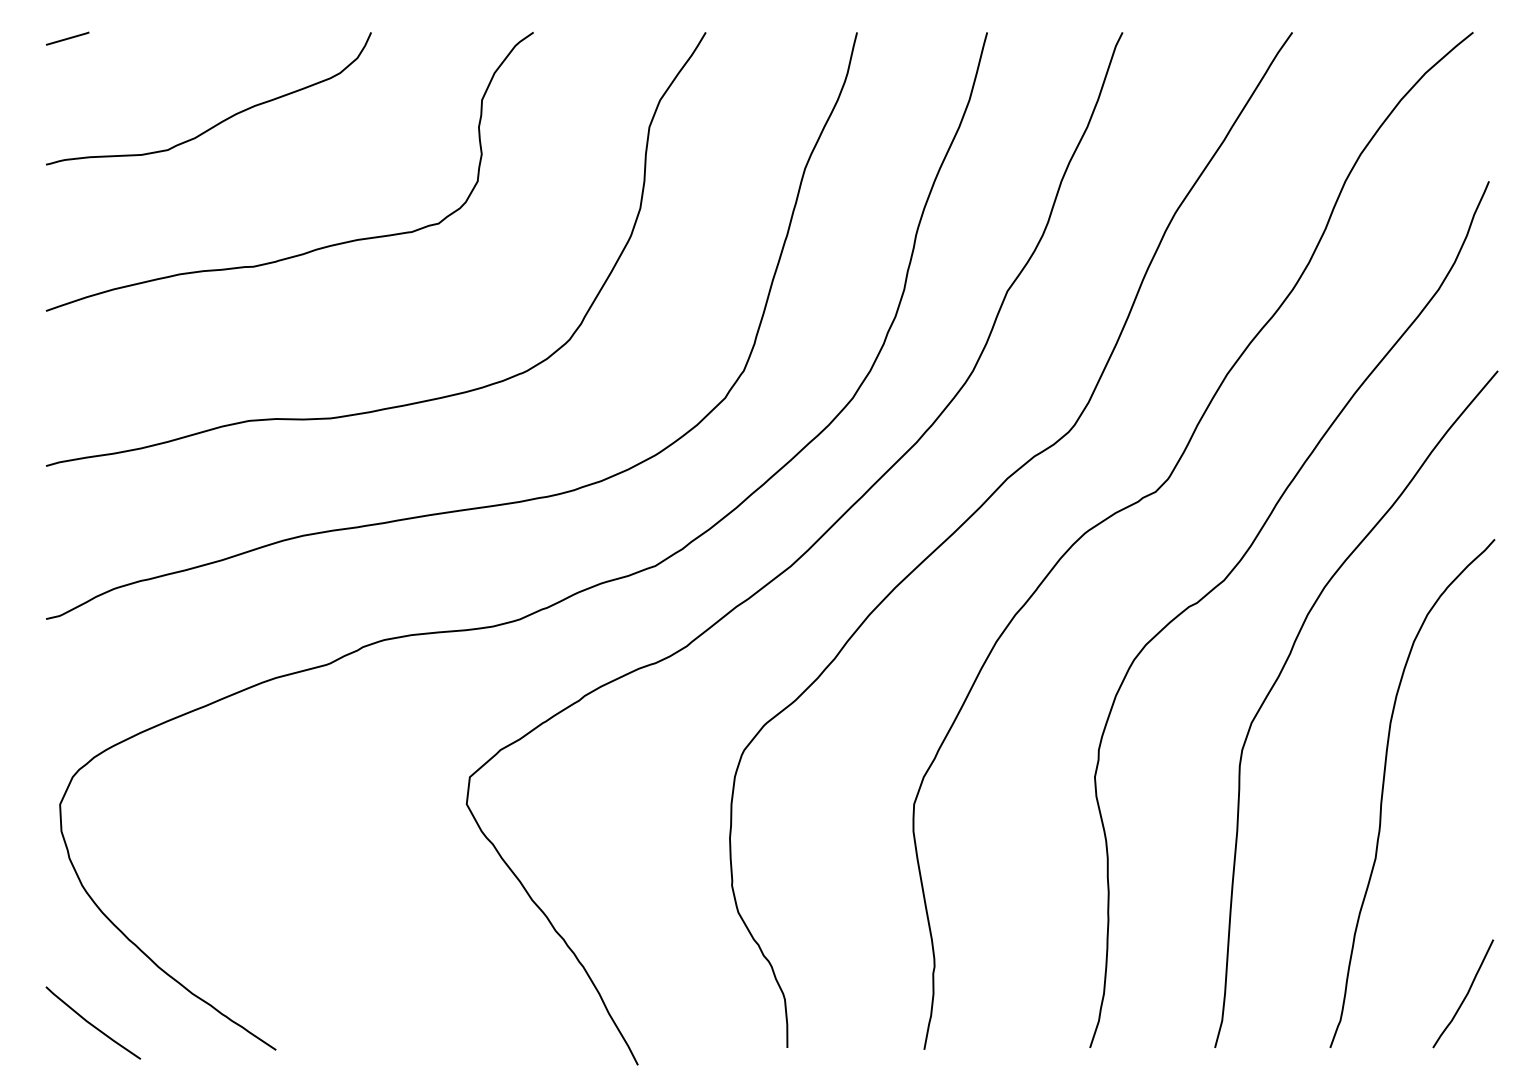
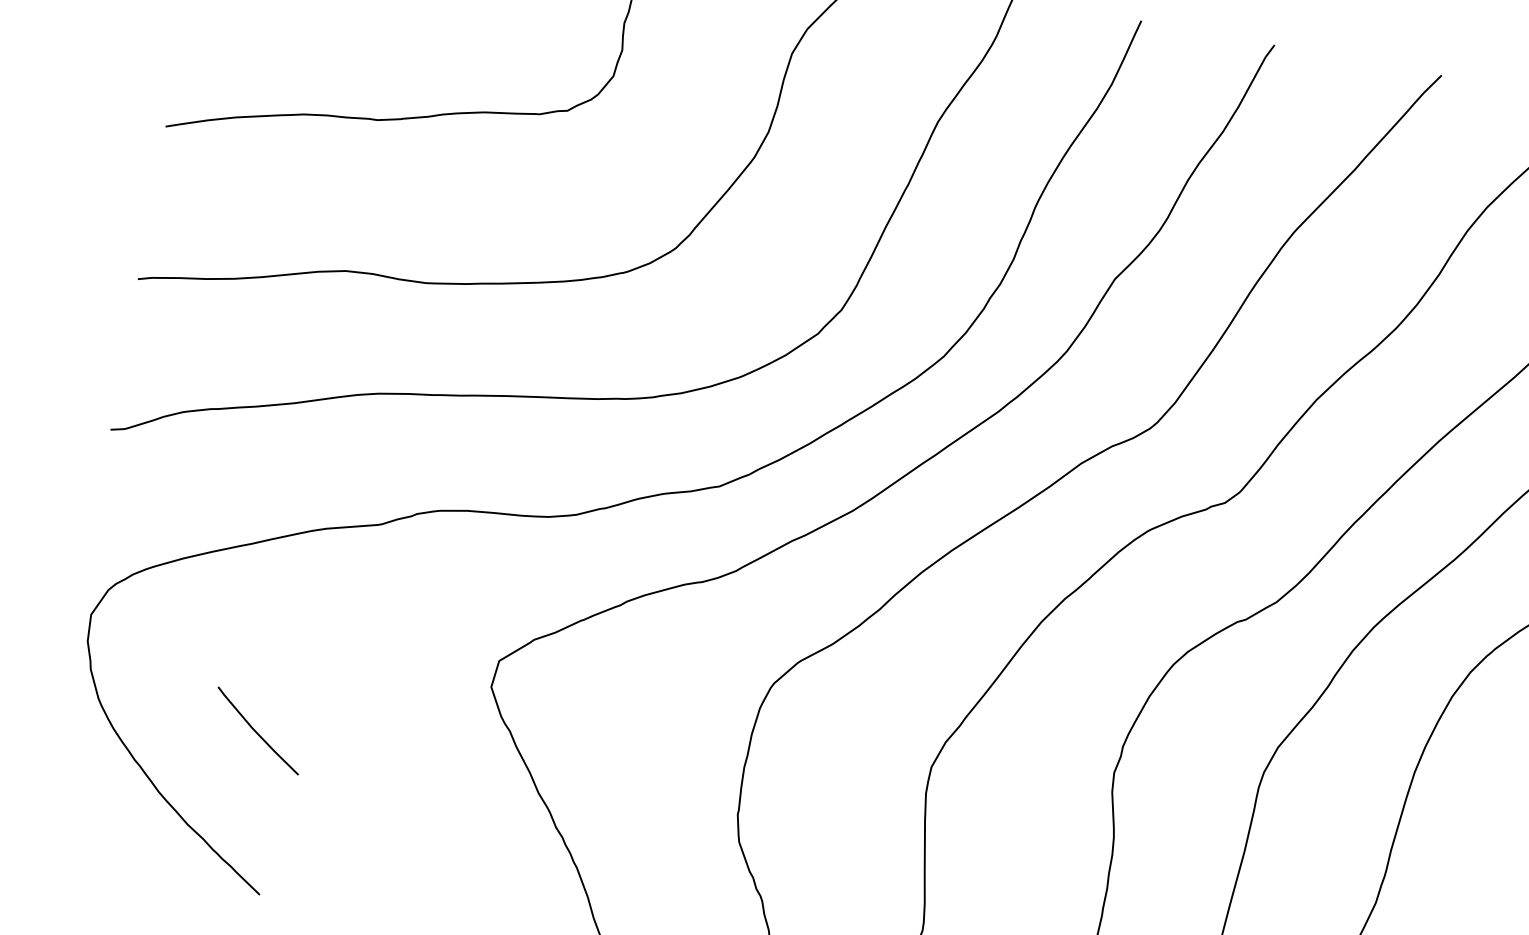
line: (93, 1024) -> (258, 732), moved

